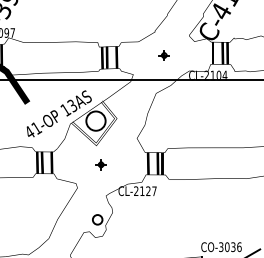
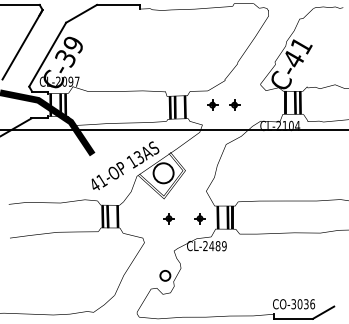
part: (143, 54) -> (212, 104), added
part: (130, 164) -> (199, 218), added
text: (147, 191) -> (217, 246), CL-2127 -> CL-2489

